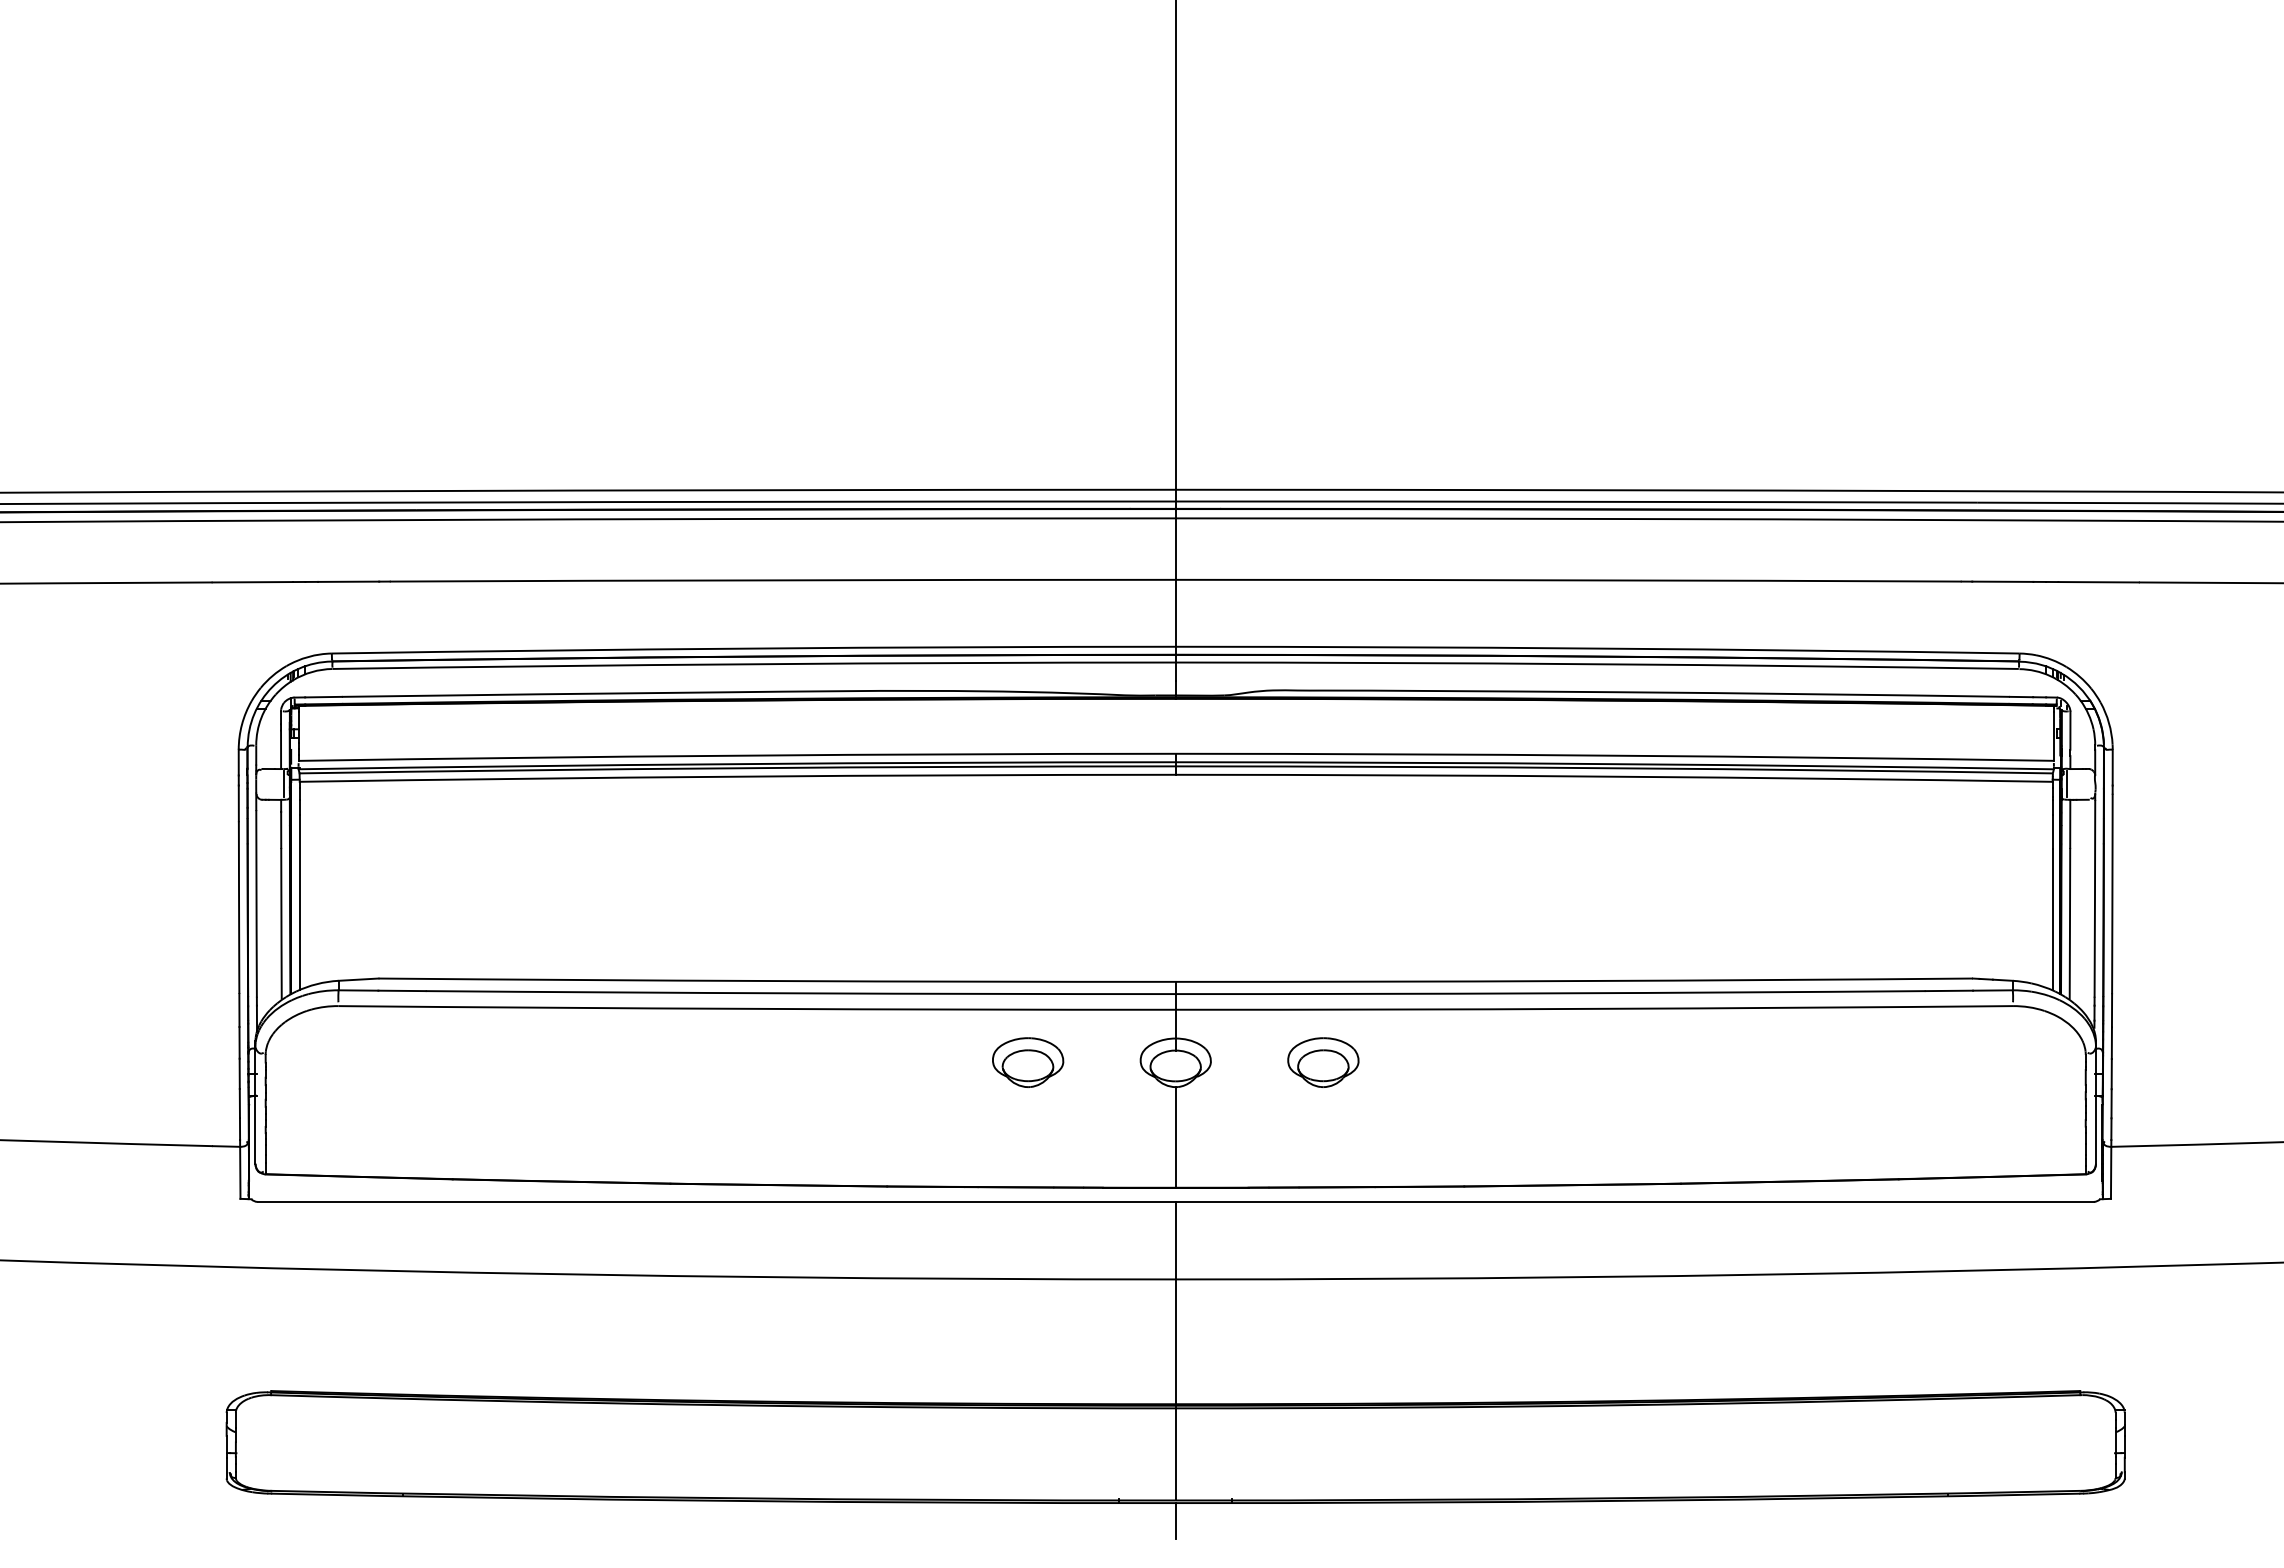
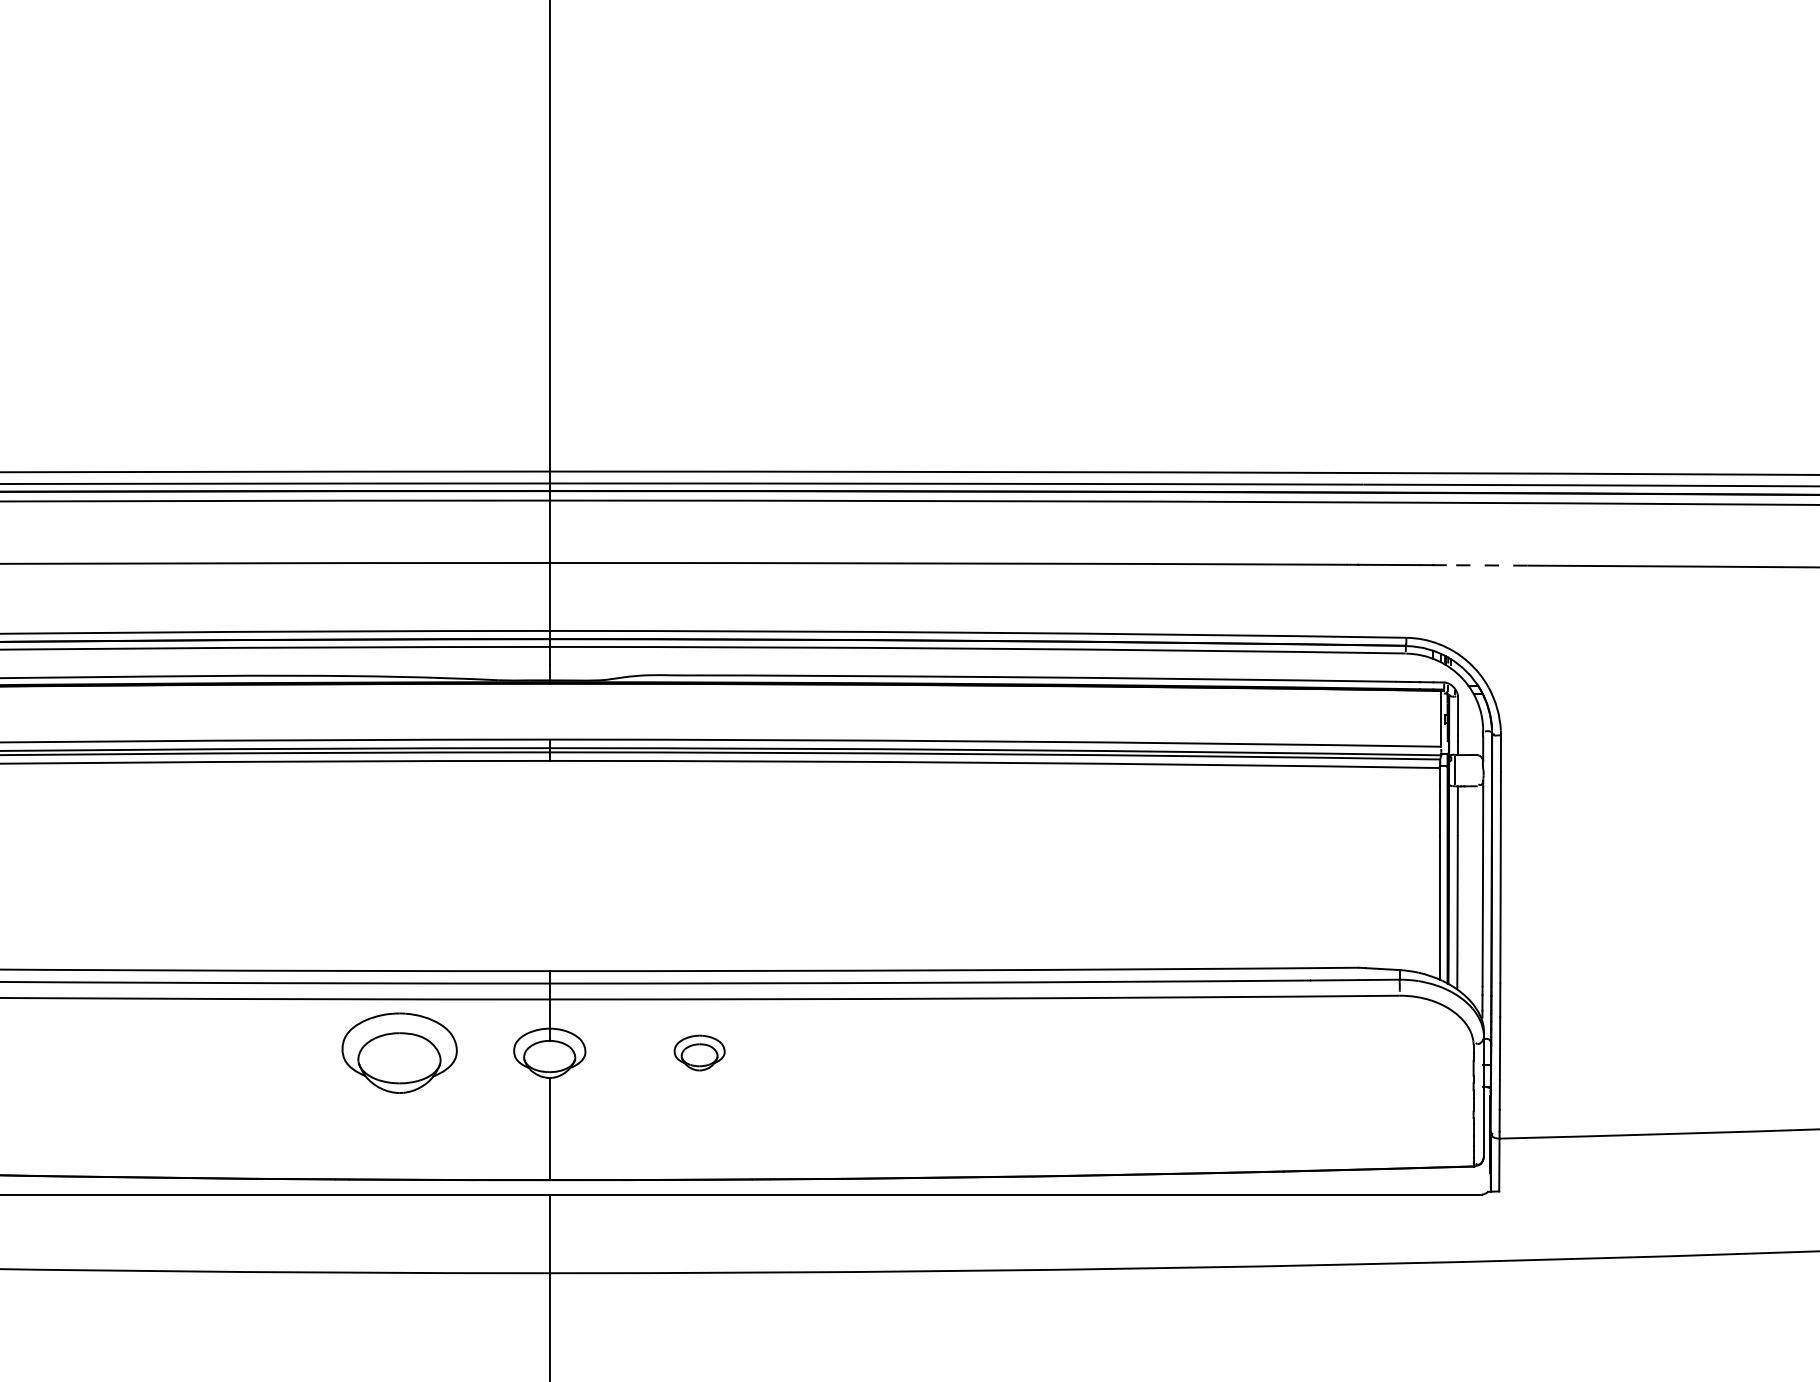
line: (2098, 582) -> (1486, 565), solid -> dashed
part: (1028, 1062) -> (400, 1052), size x1.6
part: (1323, 1062) -> (699, 1052), size x0.7

